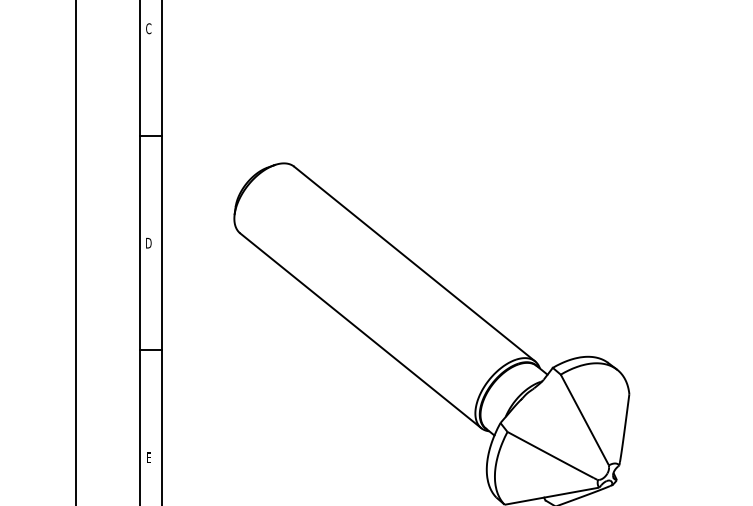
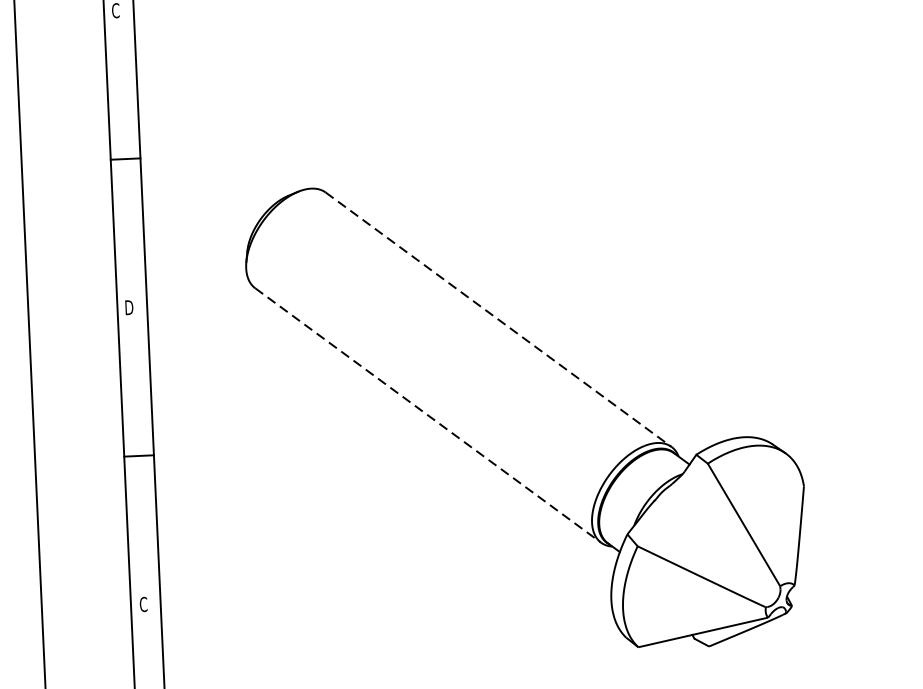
line: (414, 264) -> (498, 320), solid -> dashed
line: (360, 330) -> (427, 415), solid -> dashed
text: (149, 457) -> (143, 604), E -> C

